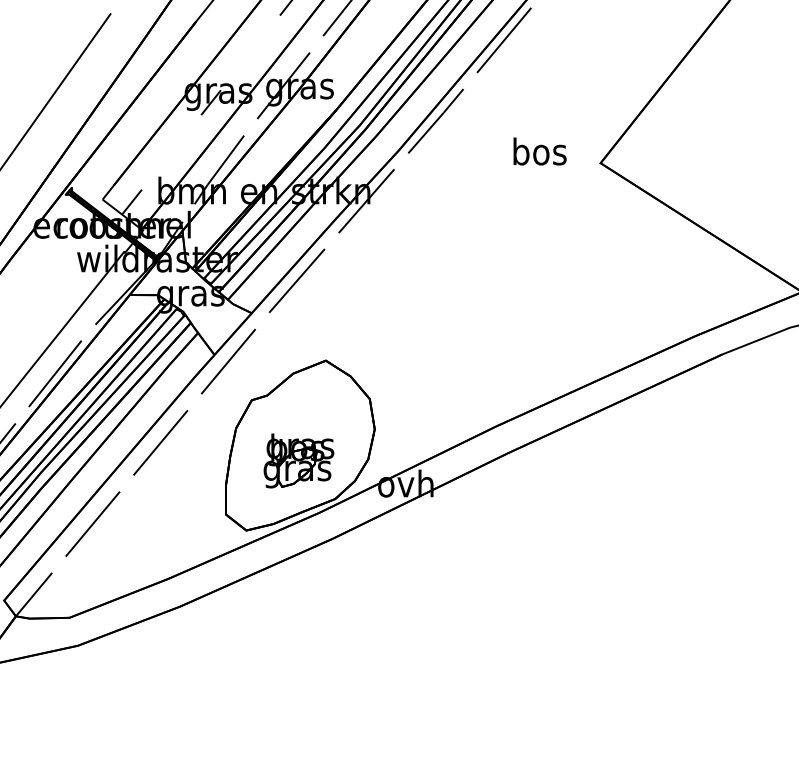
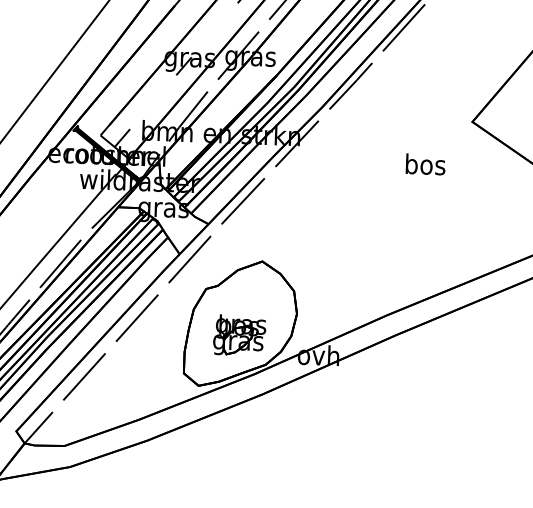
text: (539, 151) -> (425, 164), moved

